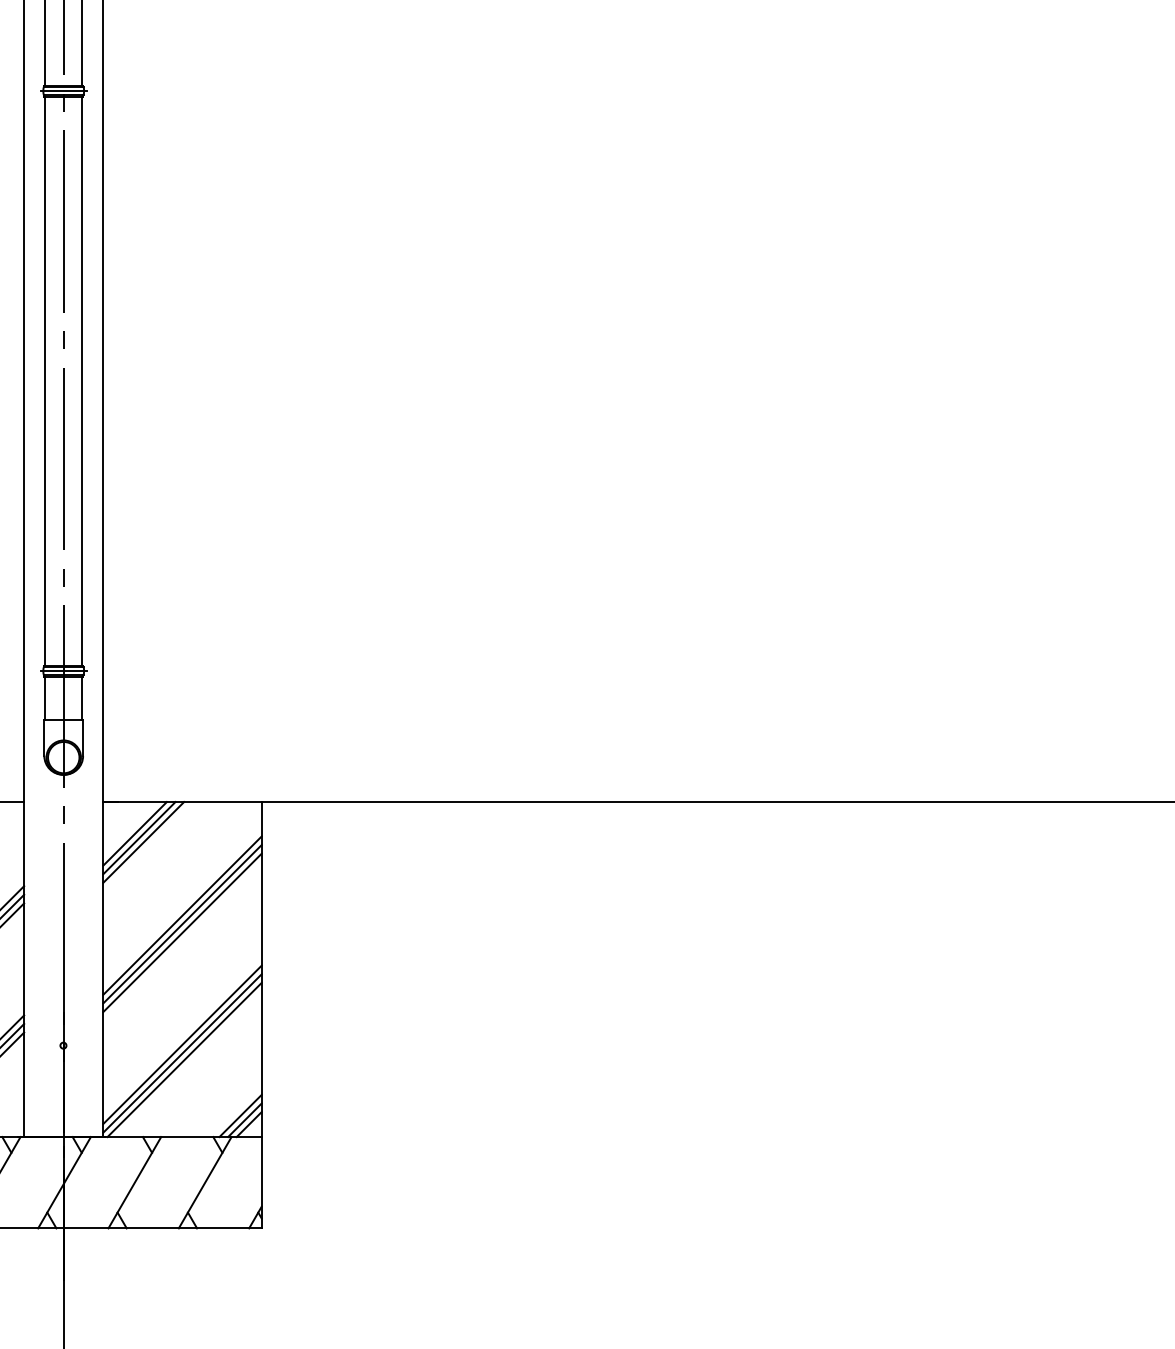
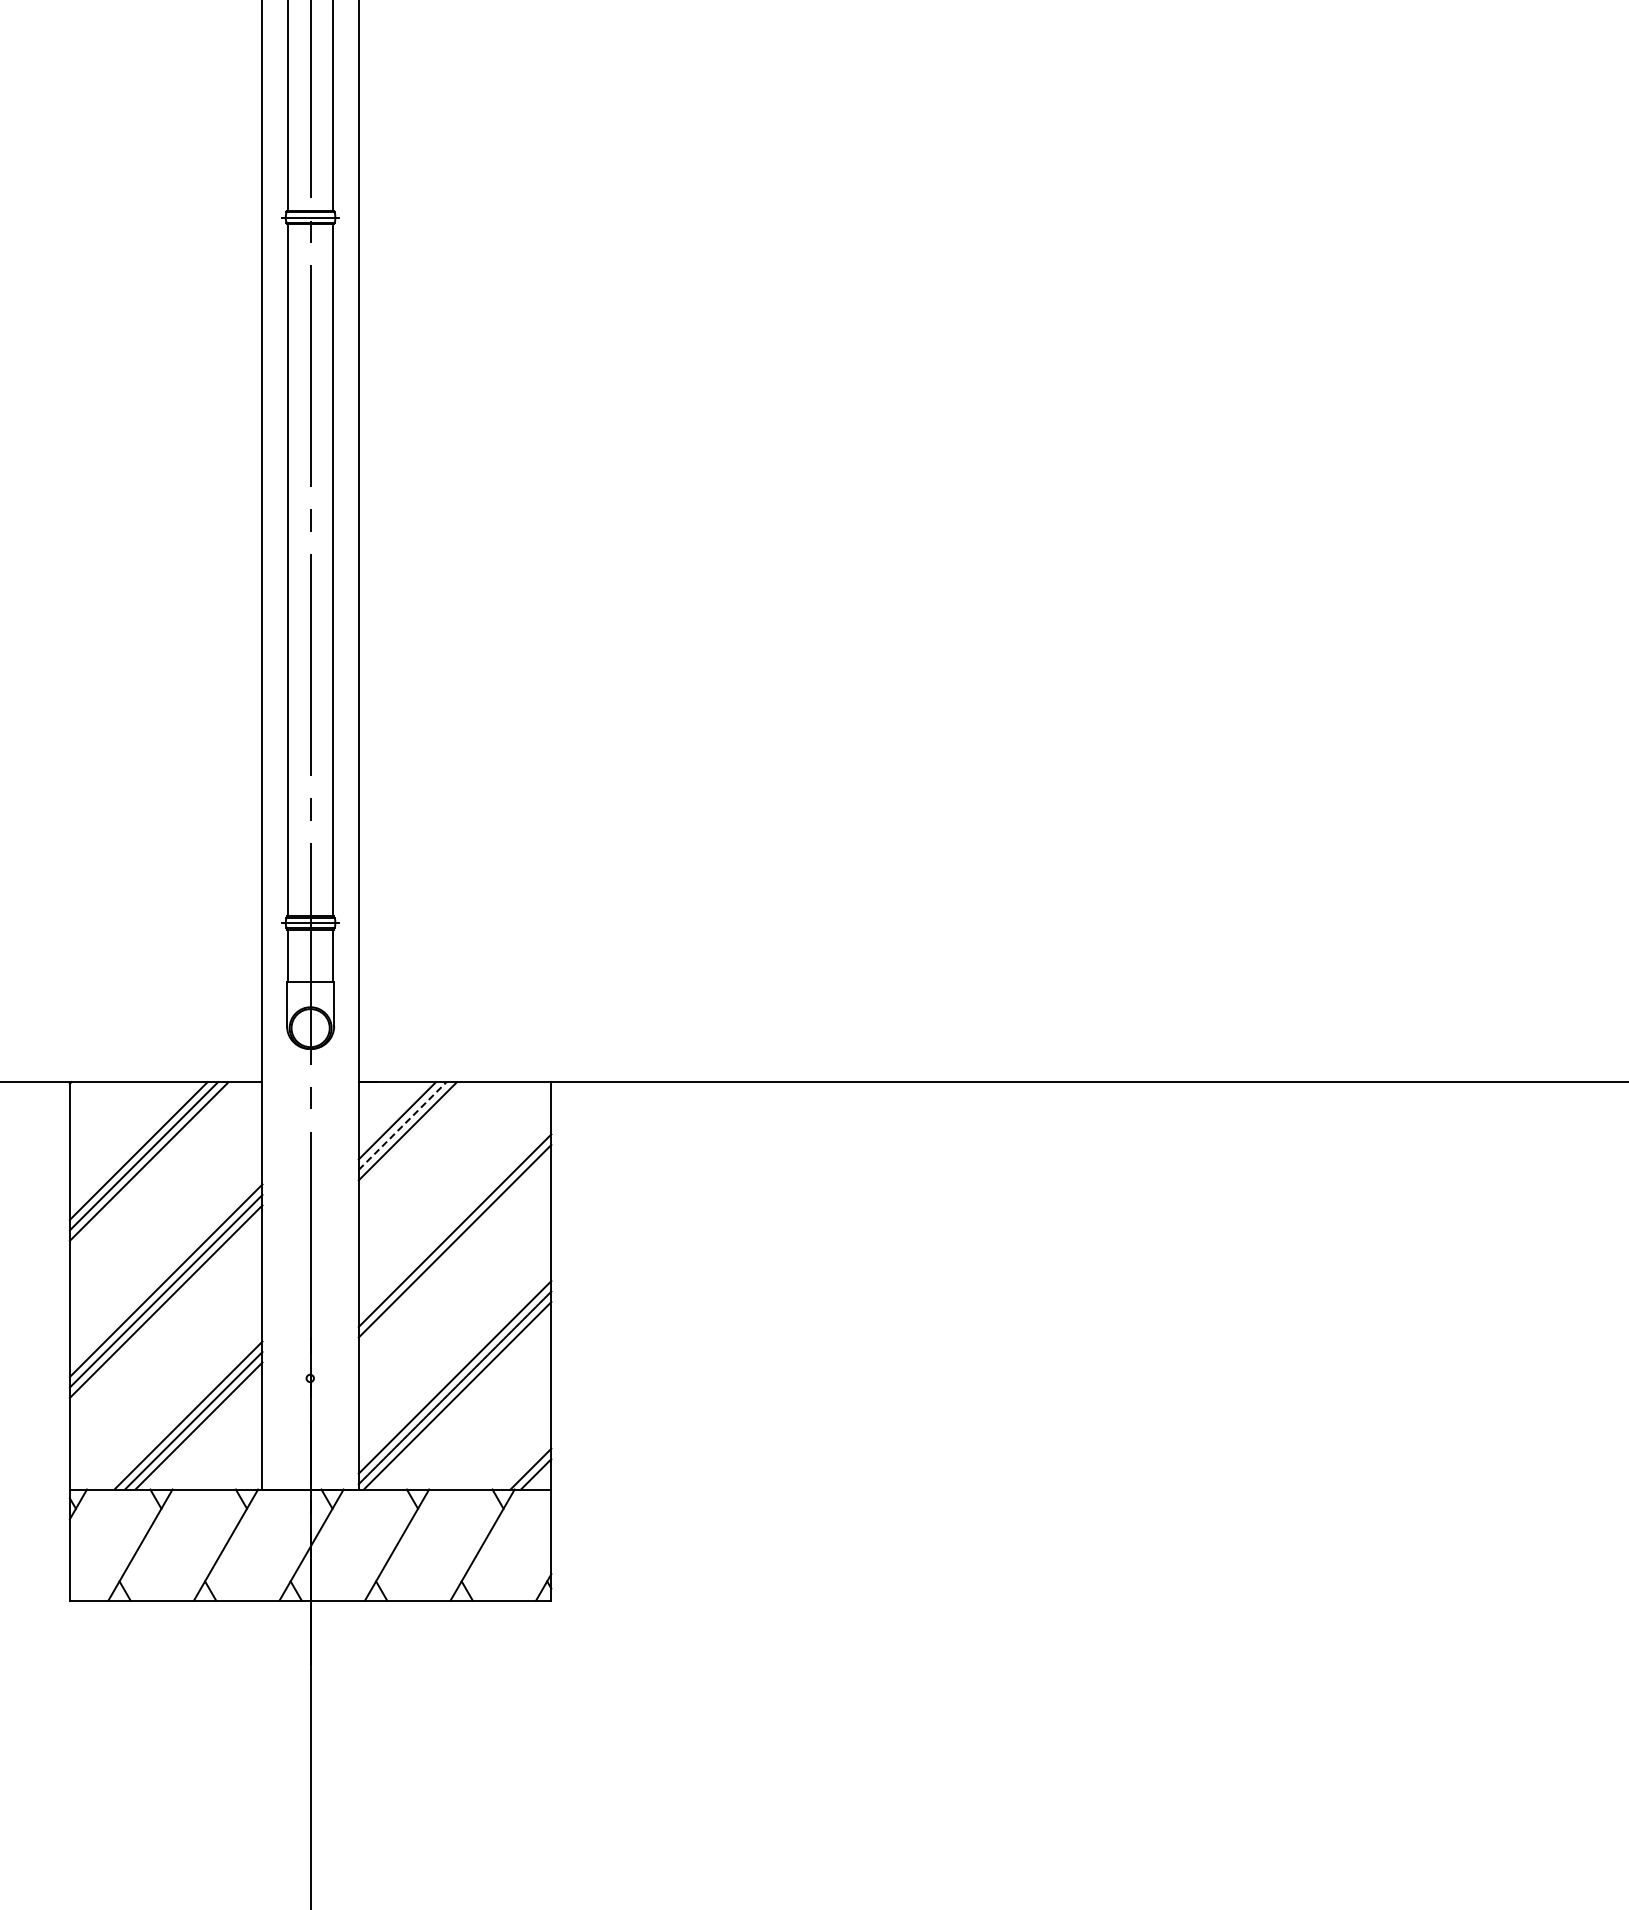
line: (140, 837) -> (403, 1125), solid -> dashed
line: (182, 915) -> (454, 1220), removed
line: (240, 1115) -> (525, 1463), removed

